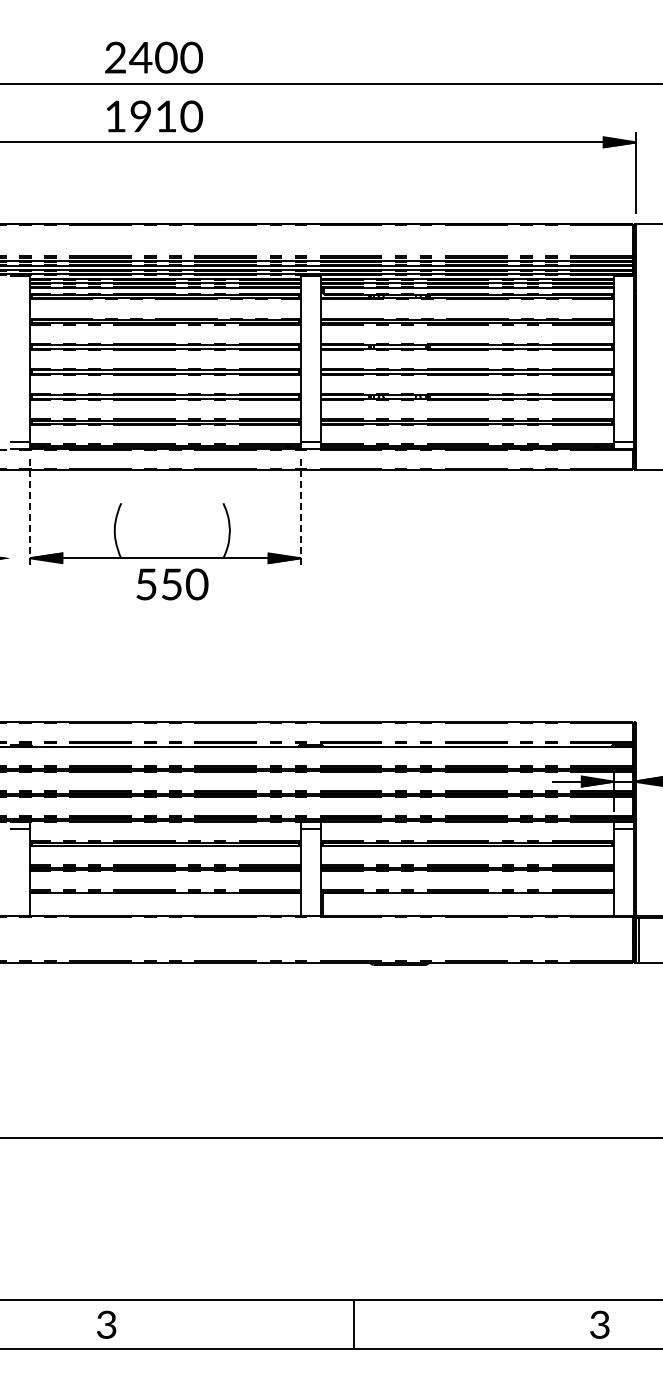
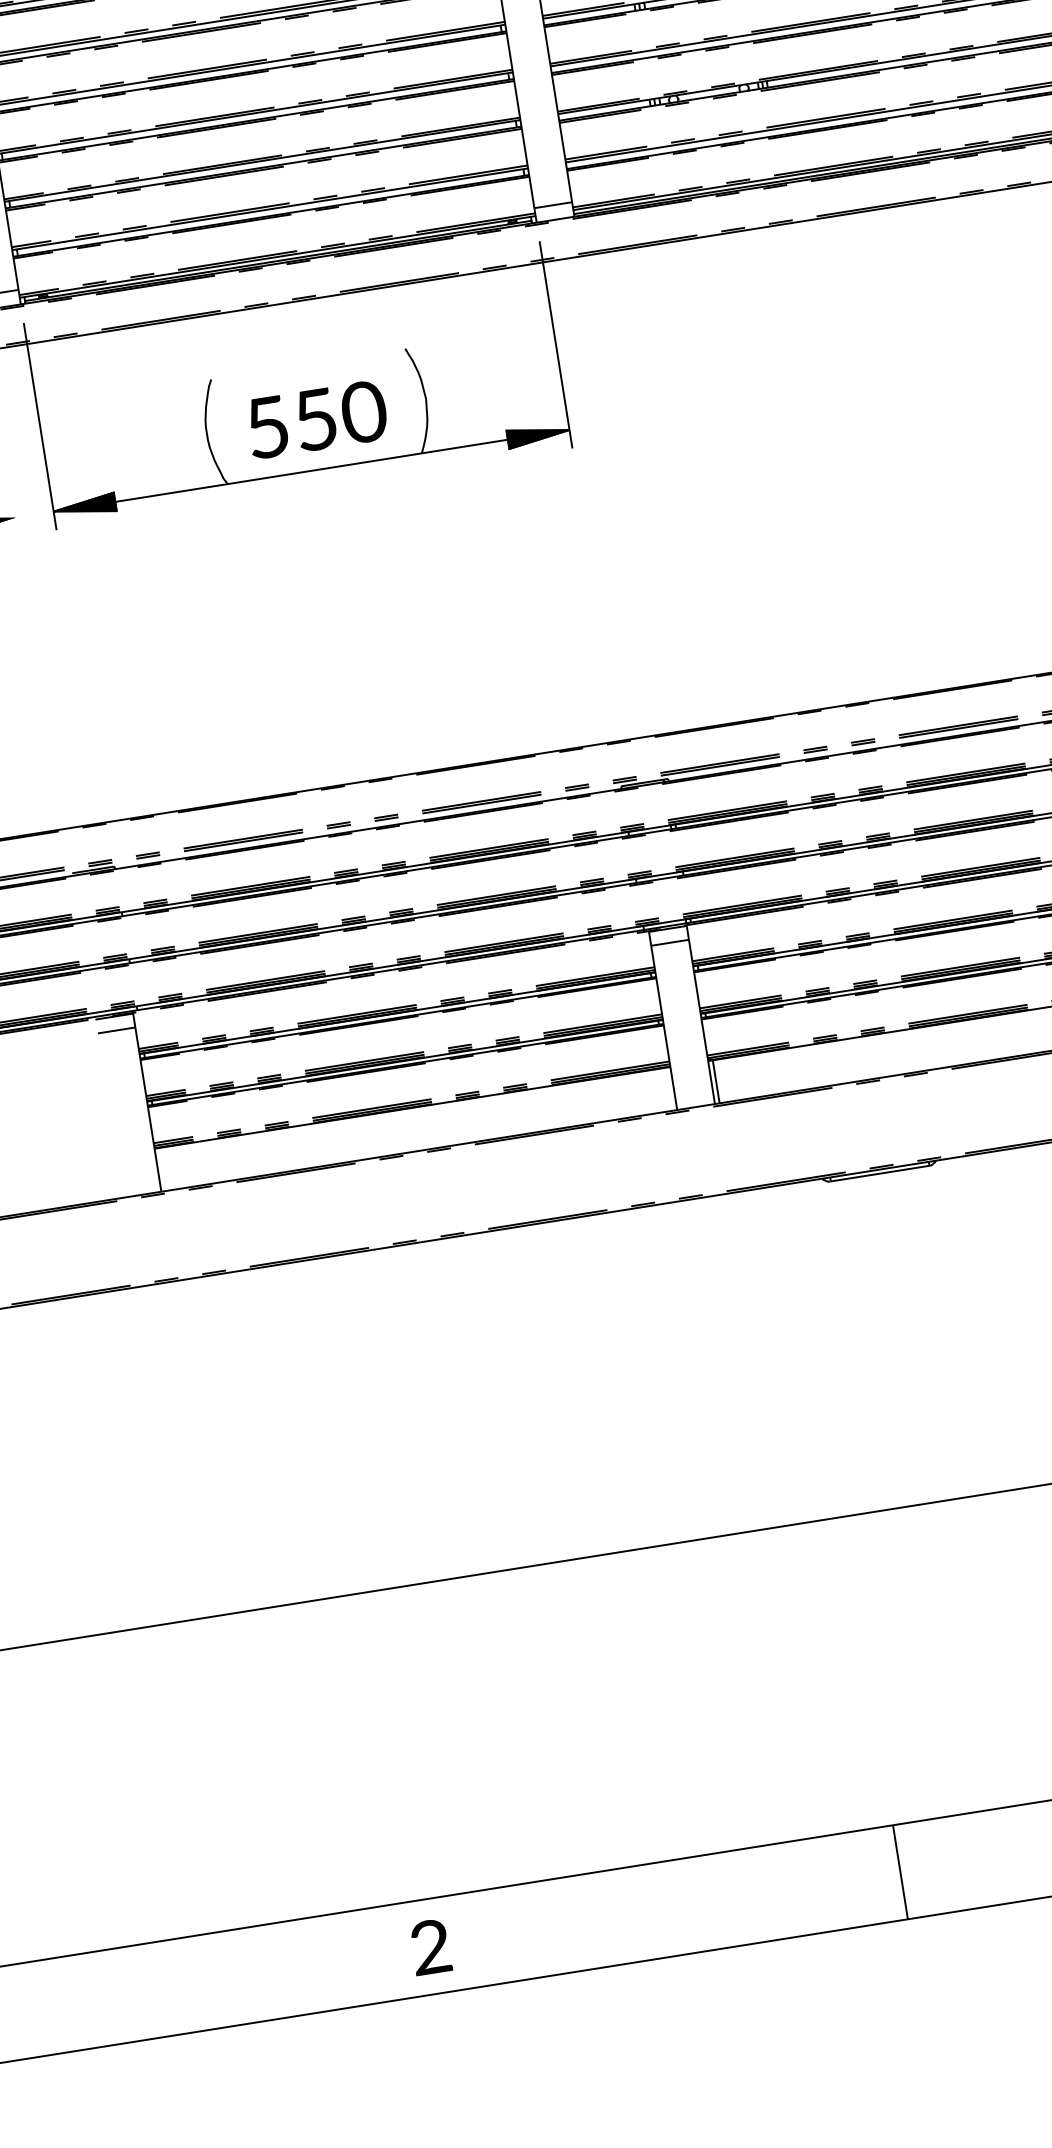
line: (29, 514) -> (39, 428), dashed -> solid
line: (301, 514) -> (557, 346), dashed -> solid
text: (172, 584) -> (317, 419), moved
text: (106, 1326) -> (430, 1950), 3 -> 2

